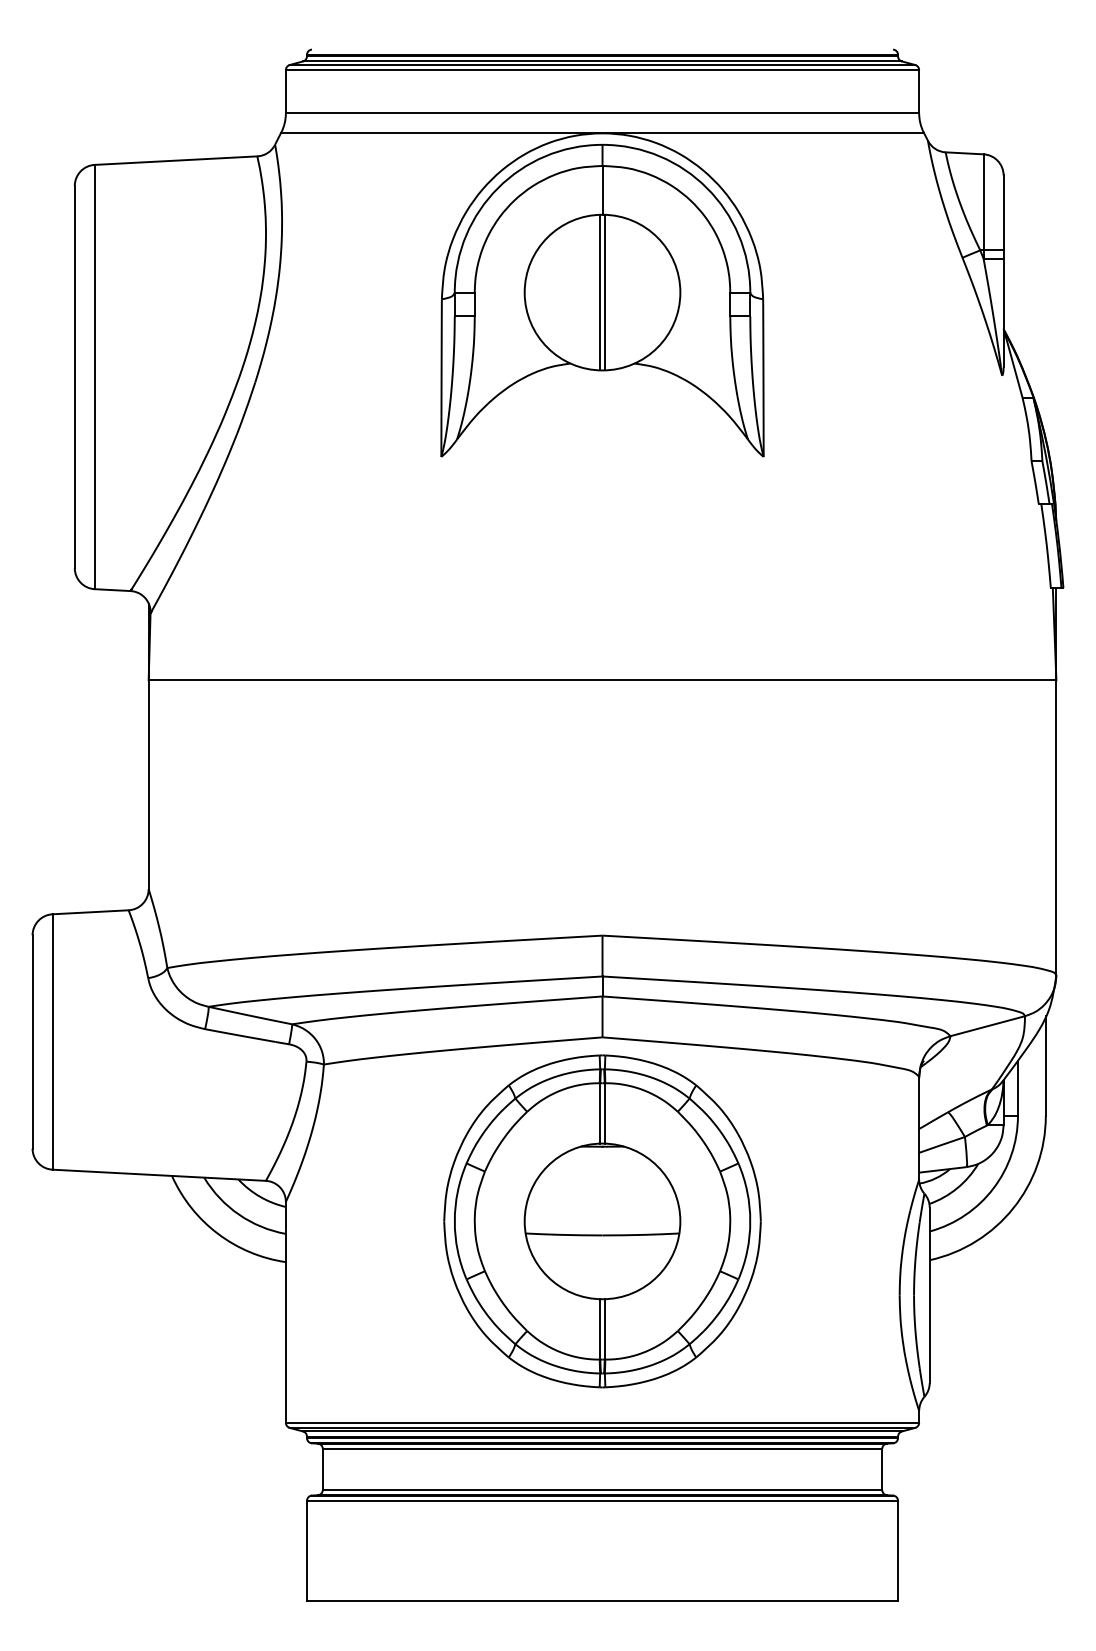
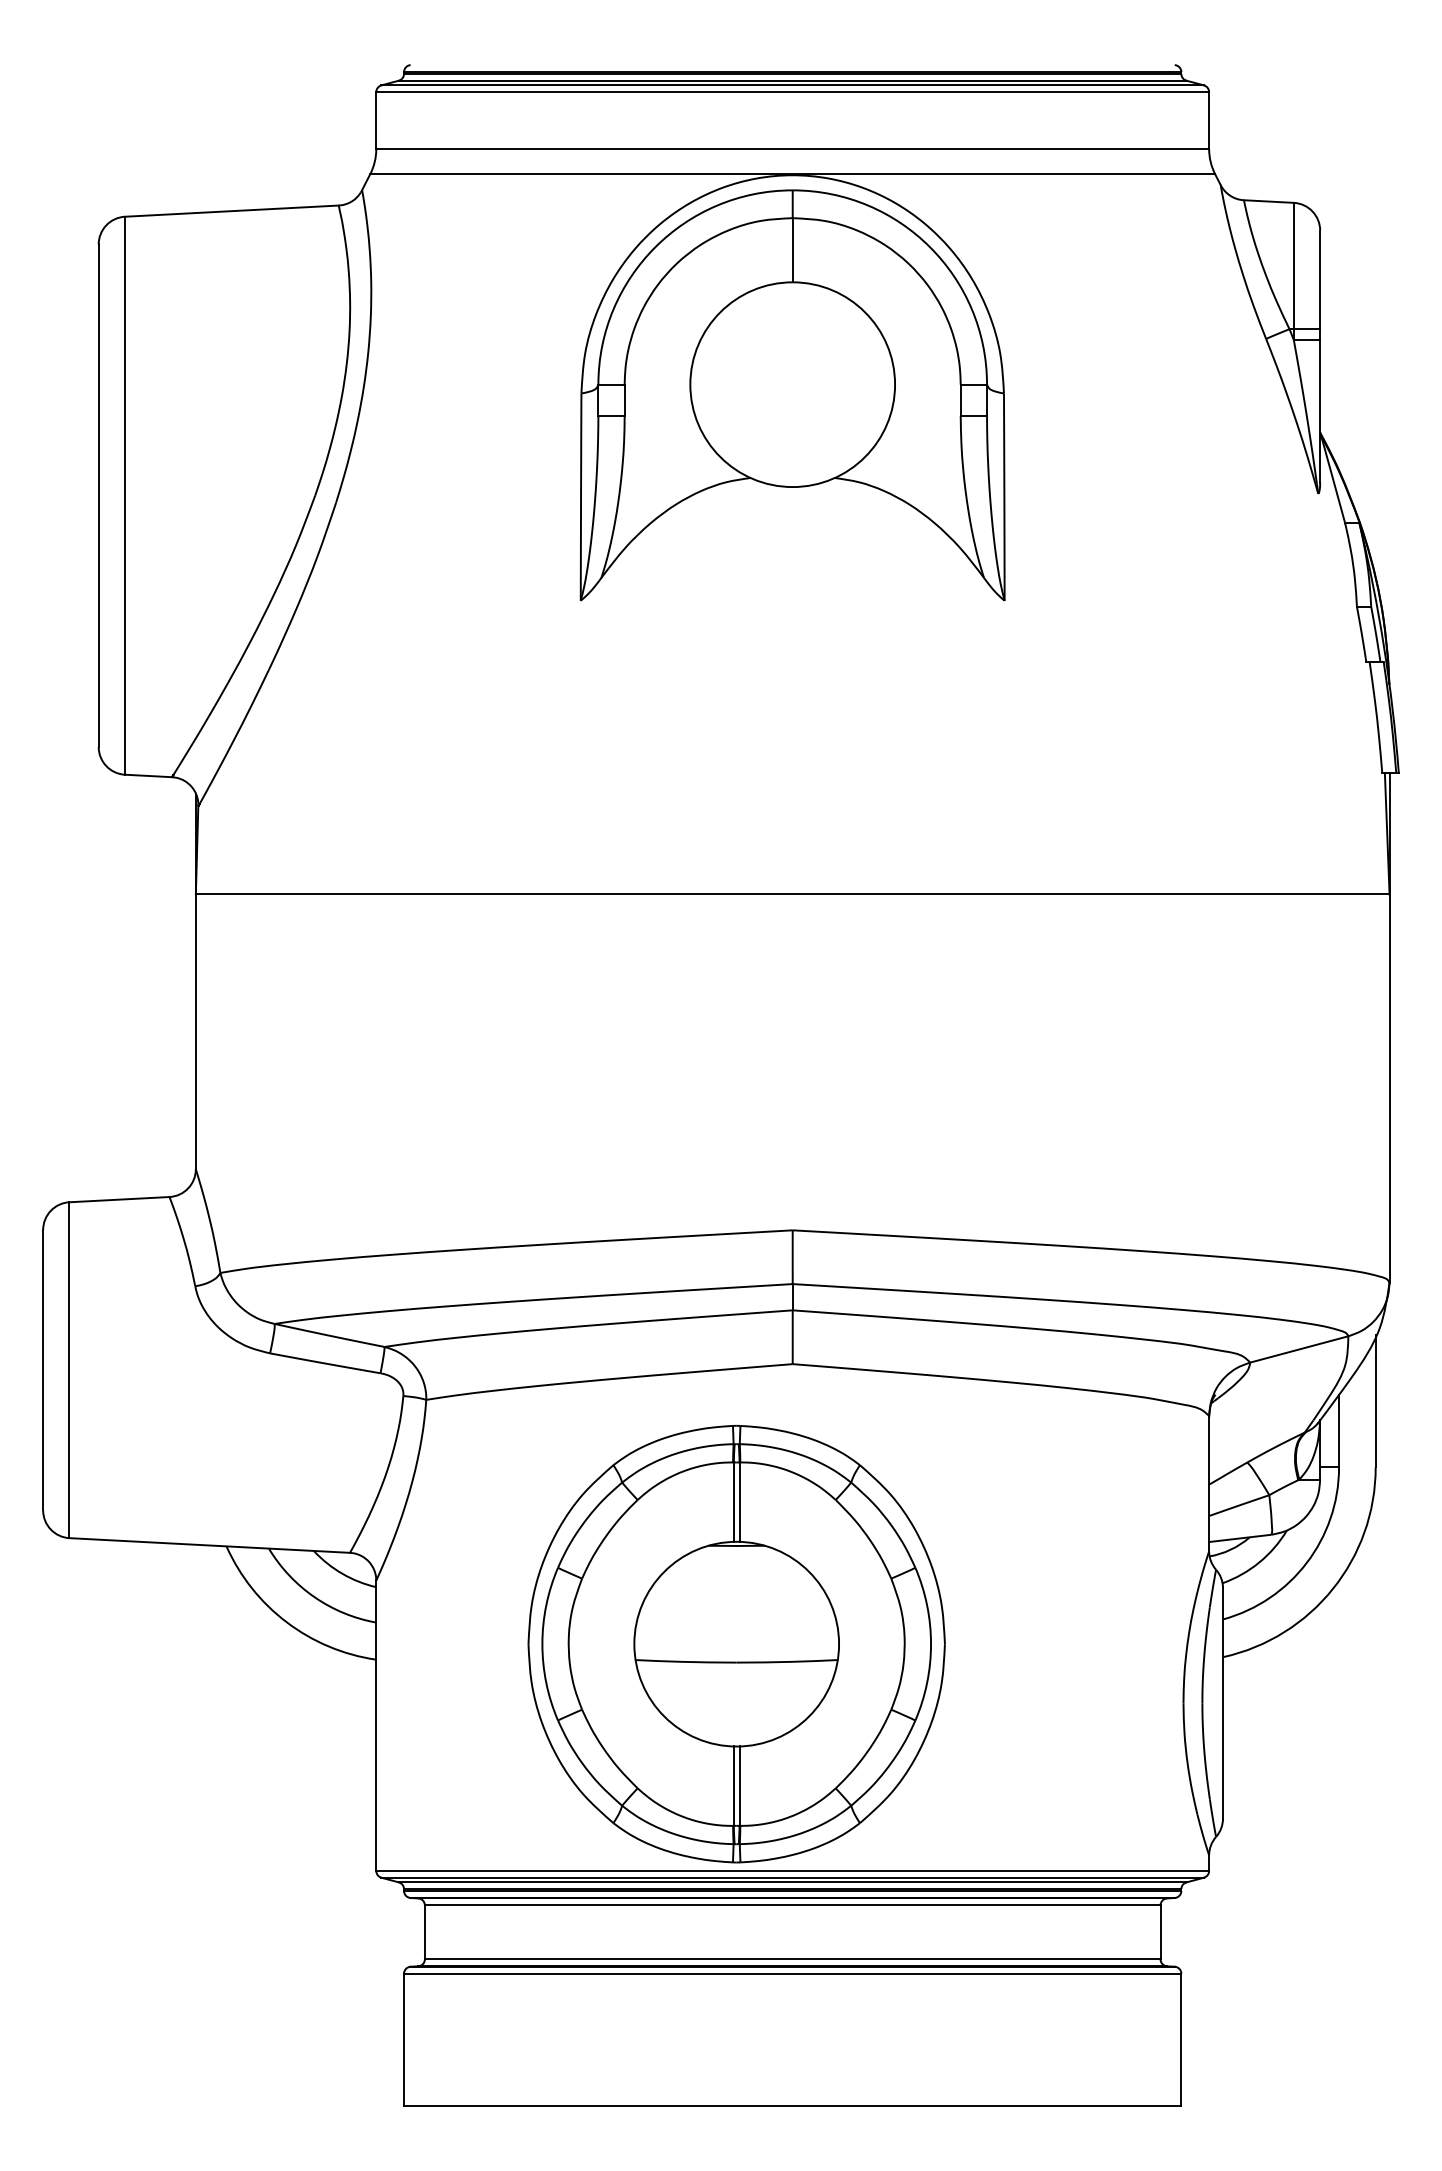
line: (600, 292) -> (789, 384), removed
line: (604, 292) -> (795, 384), removed
part: (602, 1220) -> (736, 1643), moved

